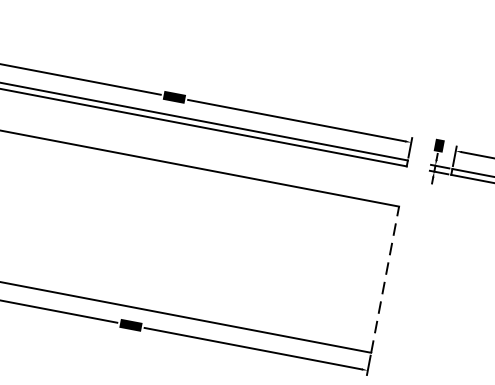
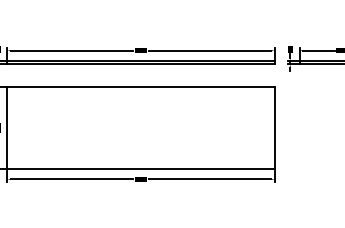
line: (385, 278) -> (274, 127), dashed -> solid

